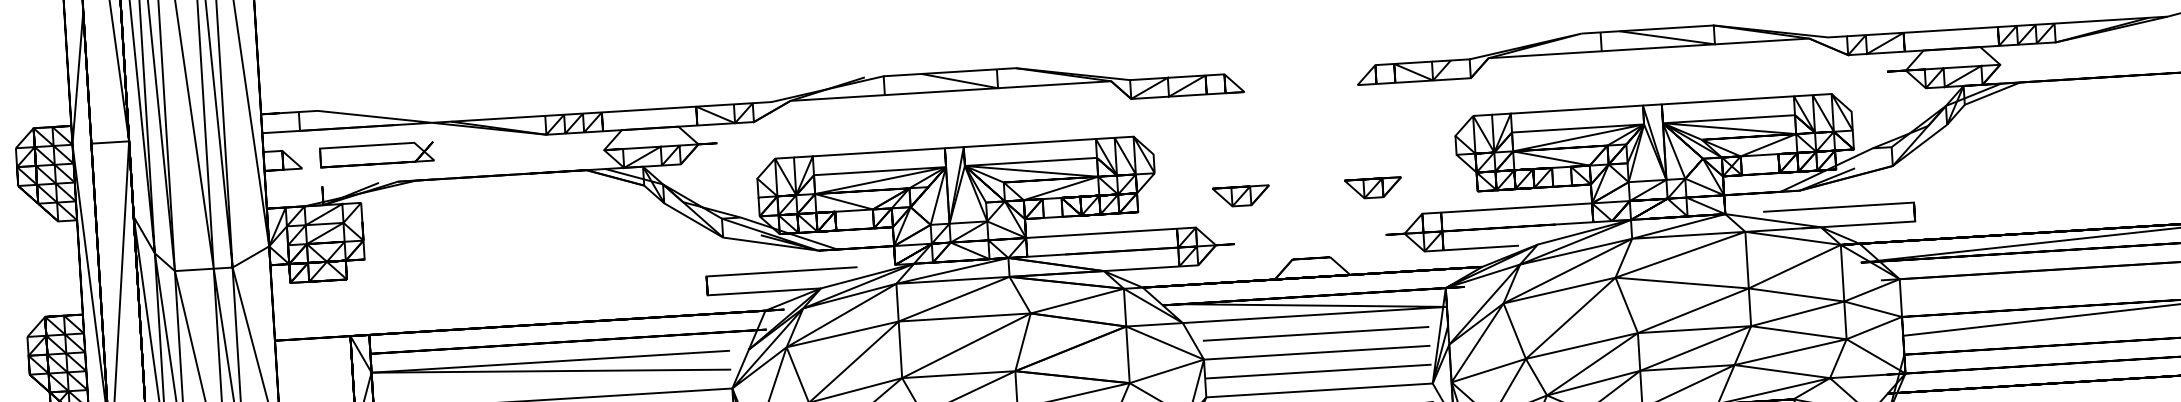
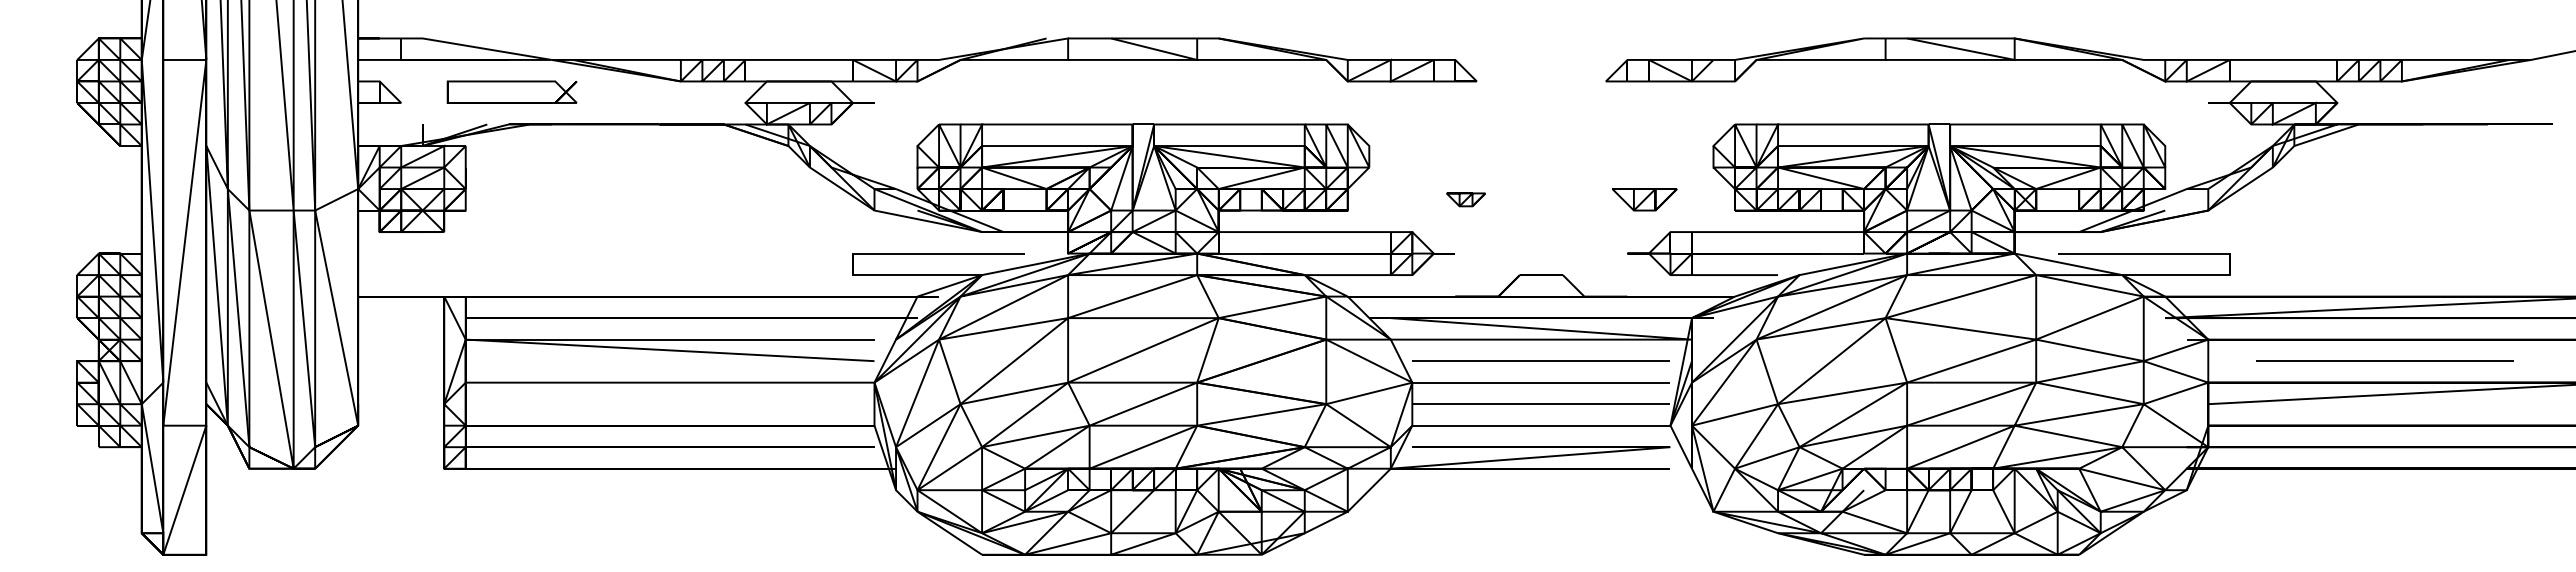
part: (376, 153) -> (511, 91), moved
part: (1373, 188) -> (1644, 199), moved
part: (1240, 196) -> (1465, 199), size x0.6
line: (2055, 288) -> (2384, 360), added

